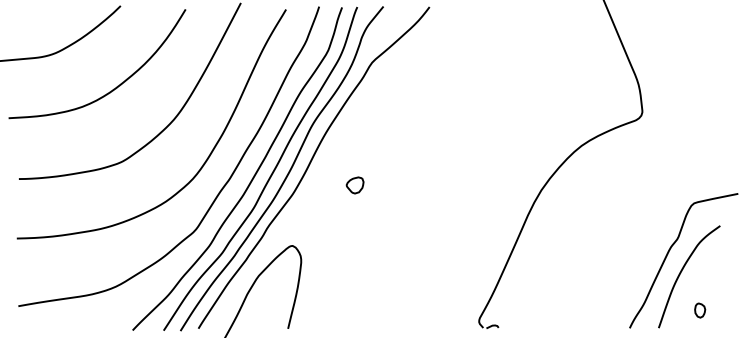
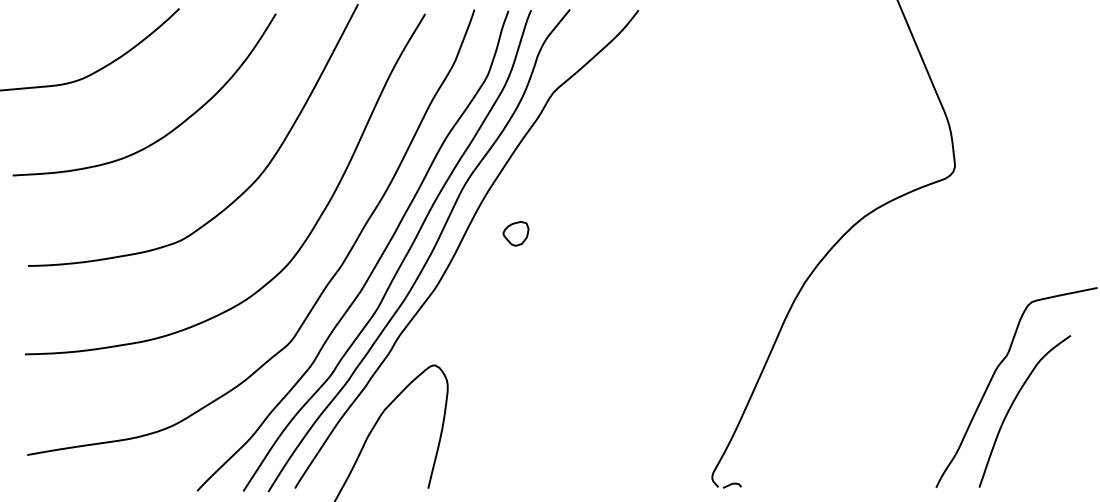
part: (354, 185) -> (515, 233), moved
part: (700, 310) -> (1041, 461), removed

